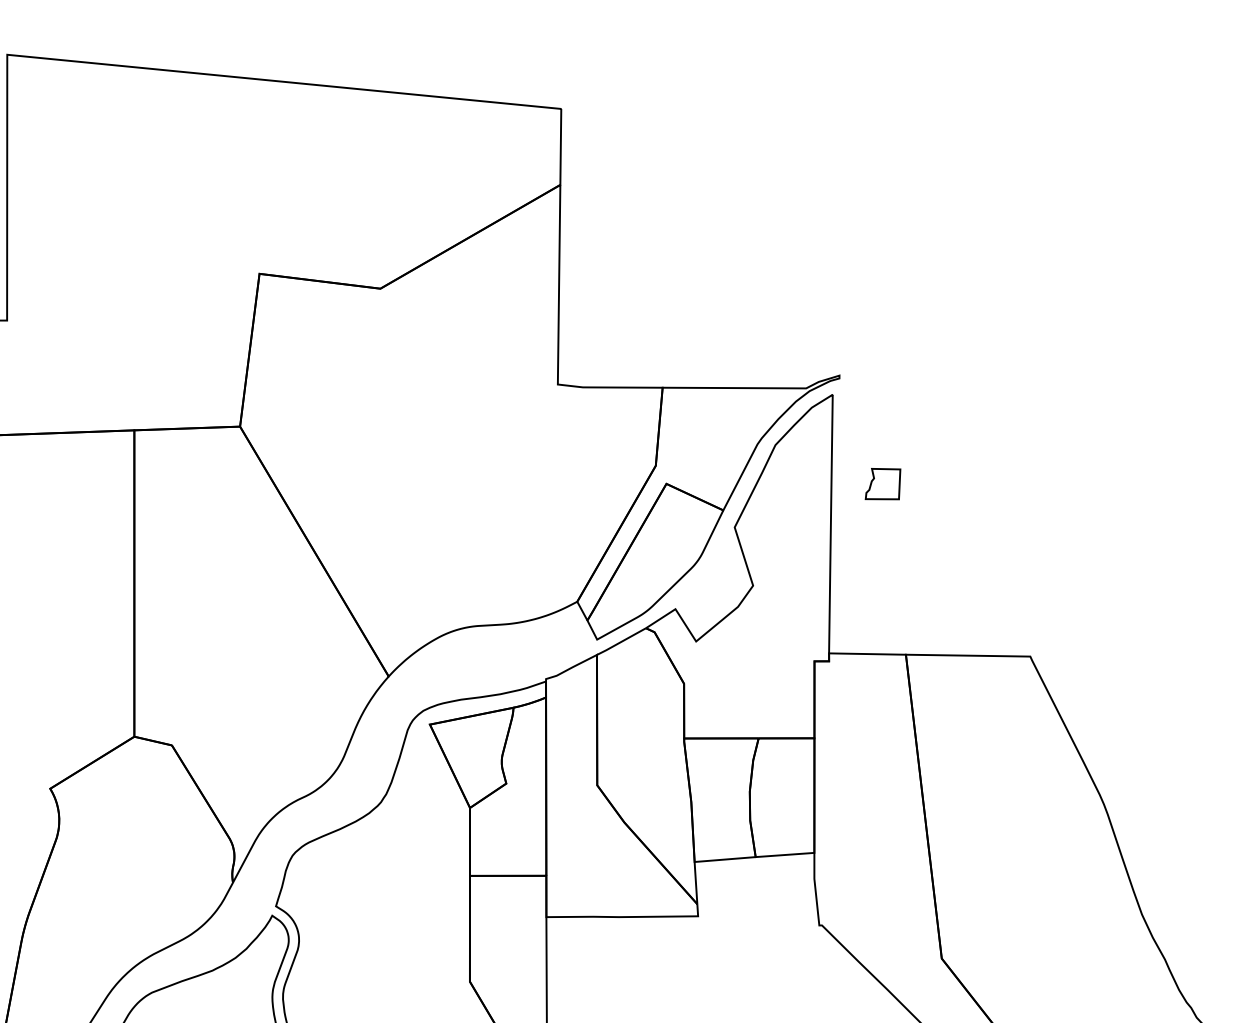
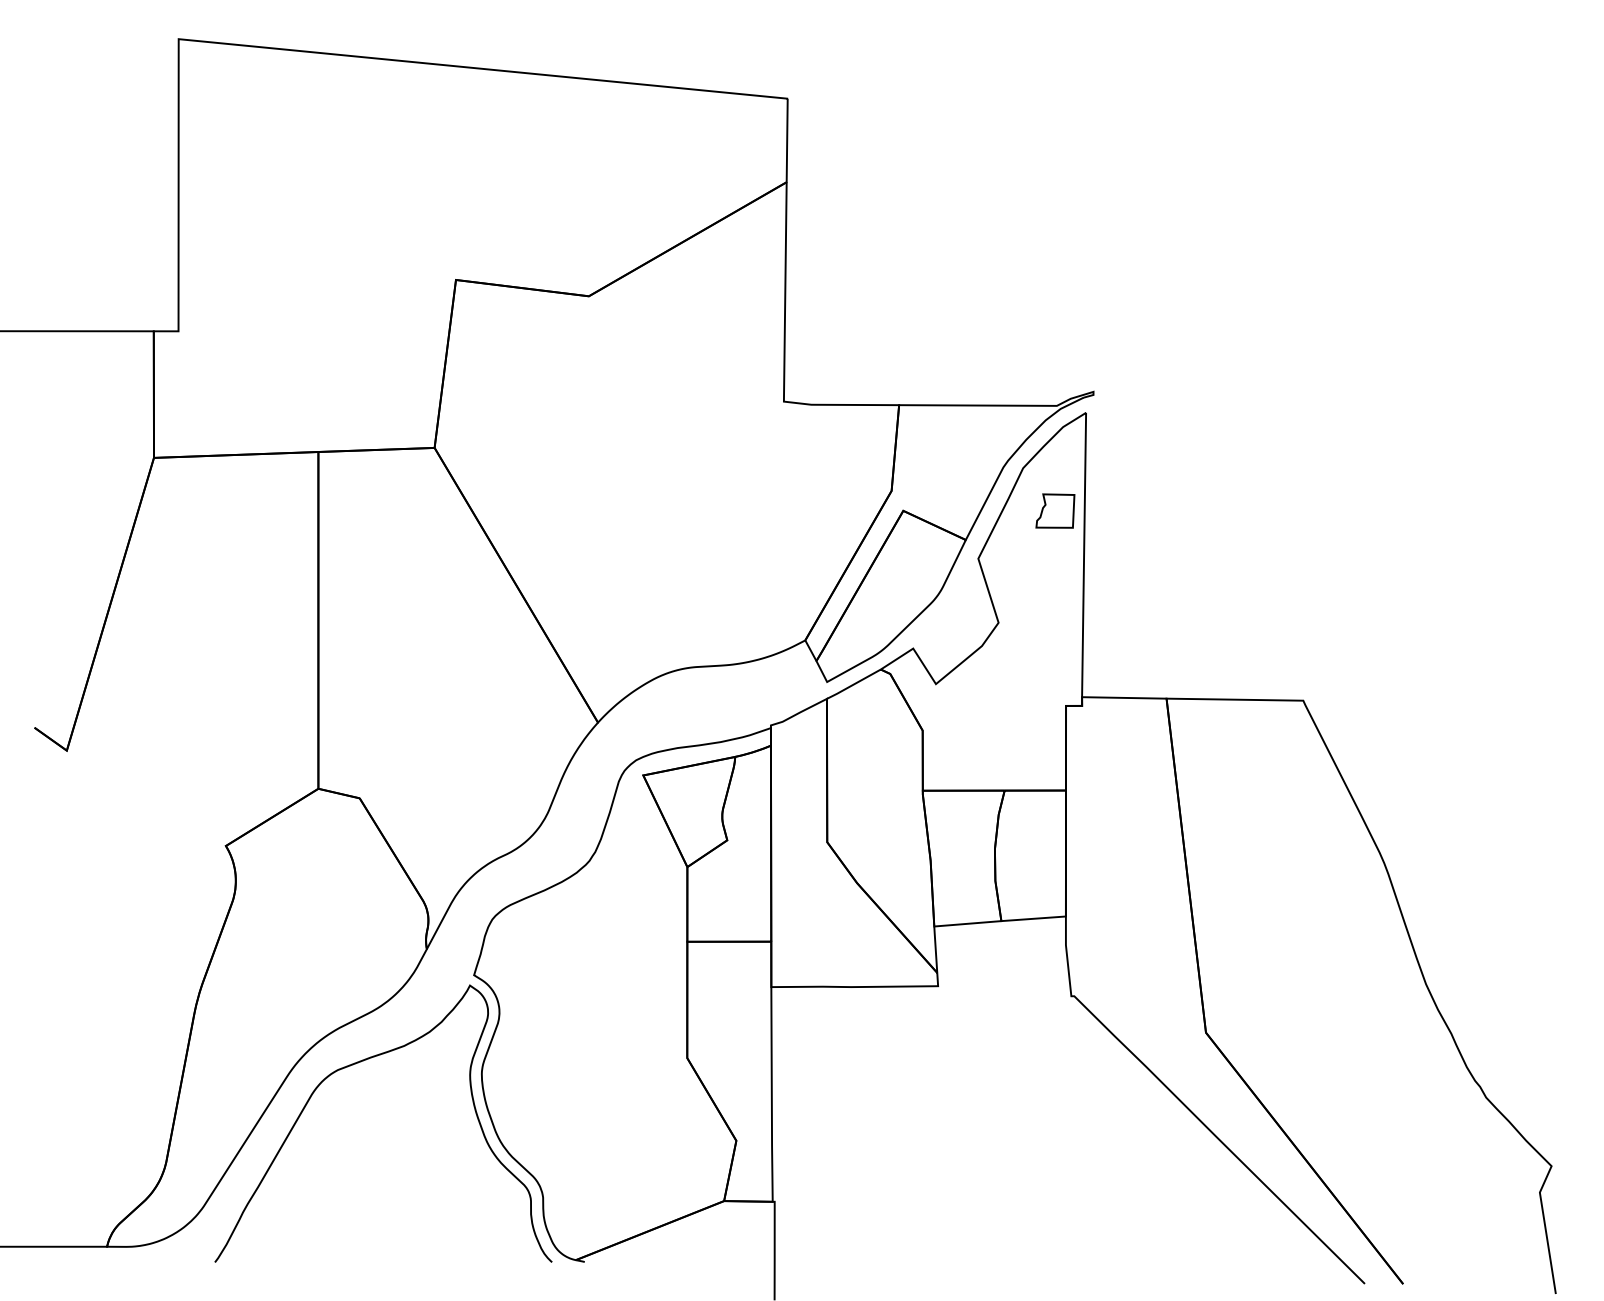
part: (883, 483) -> (1055, 510), moved

